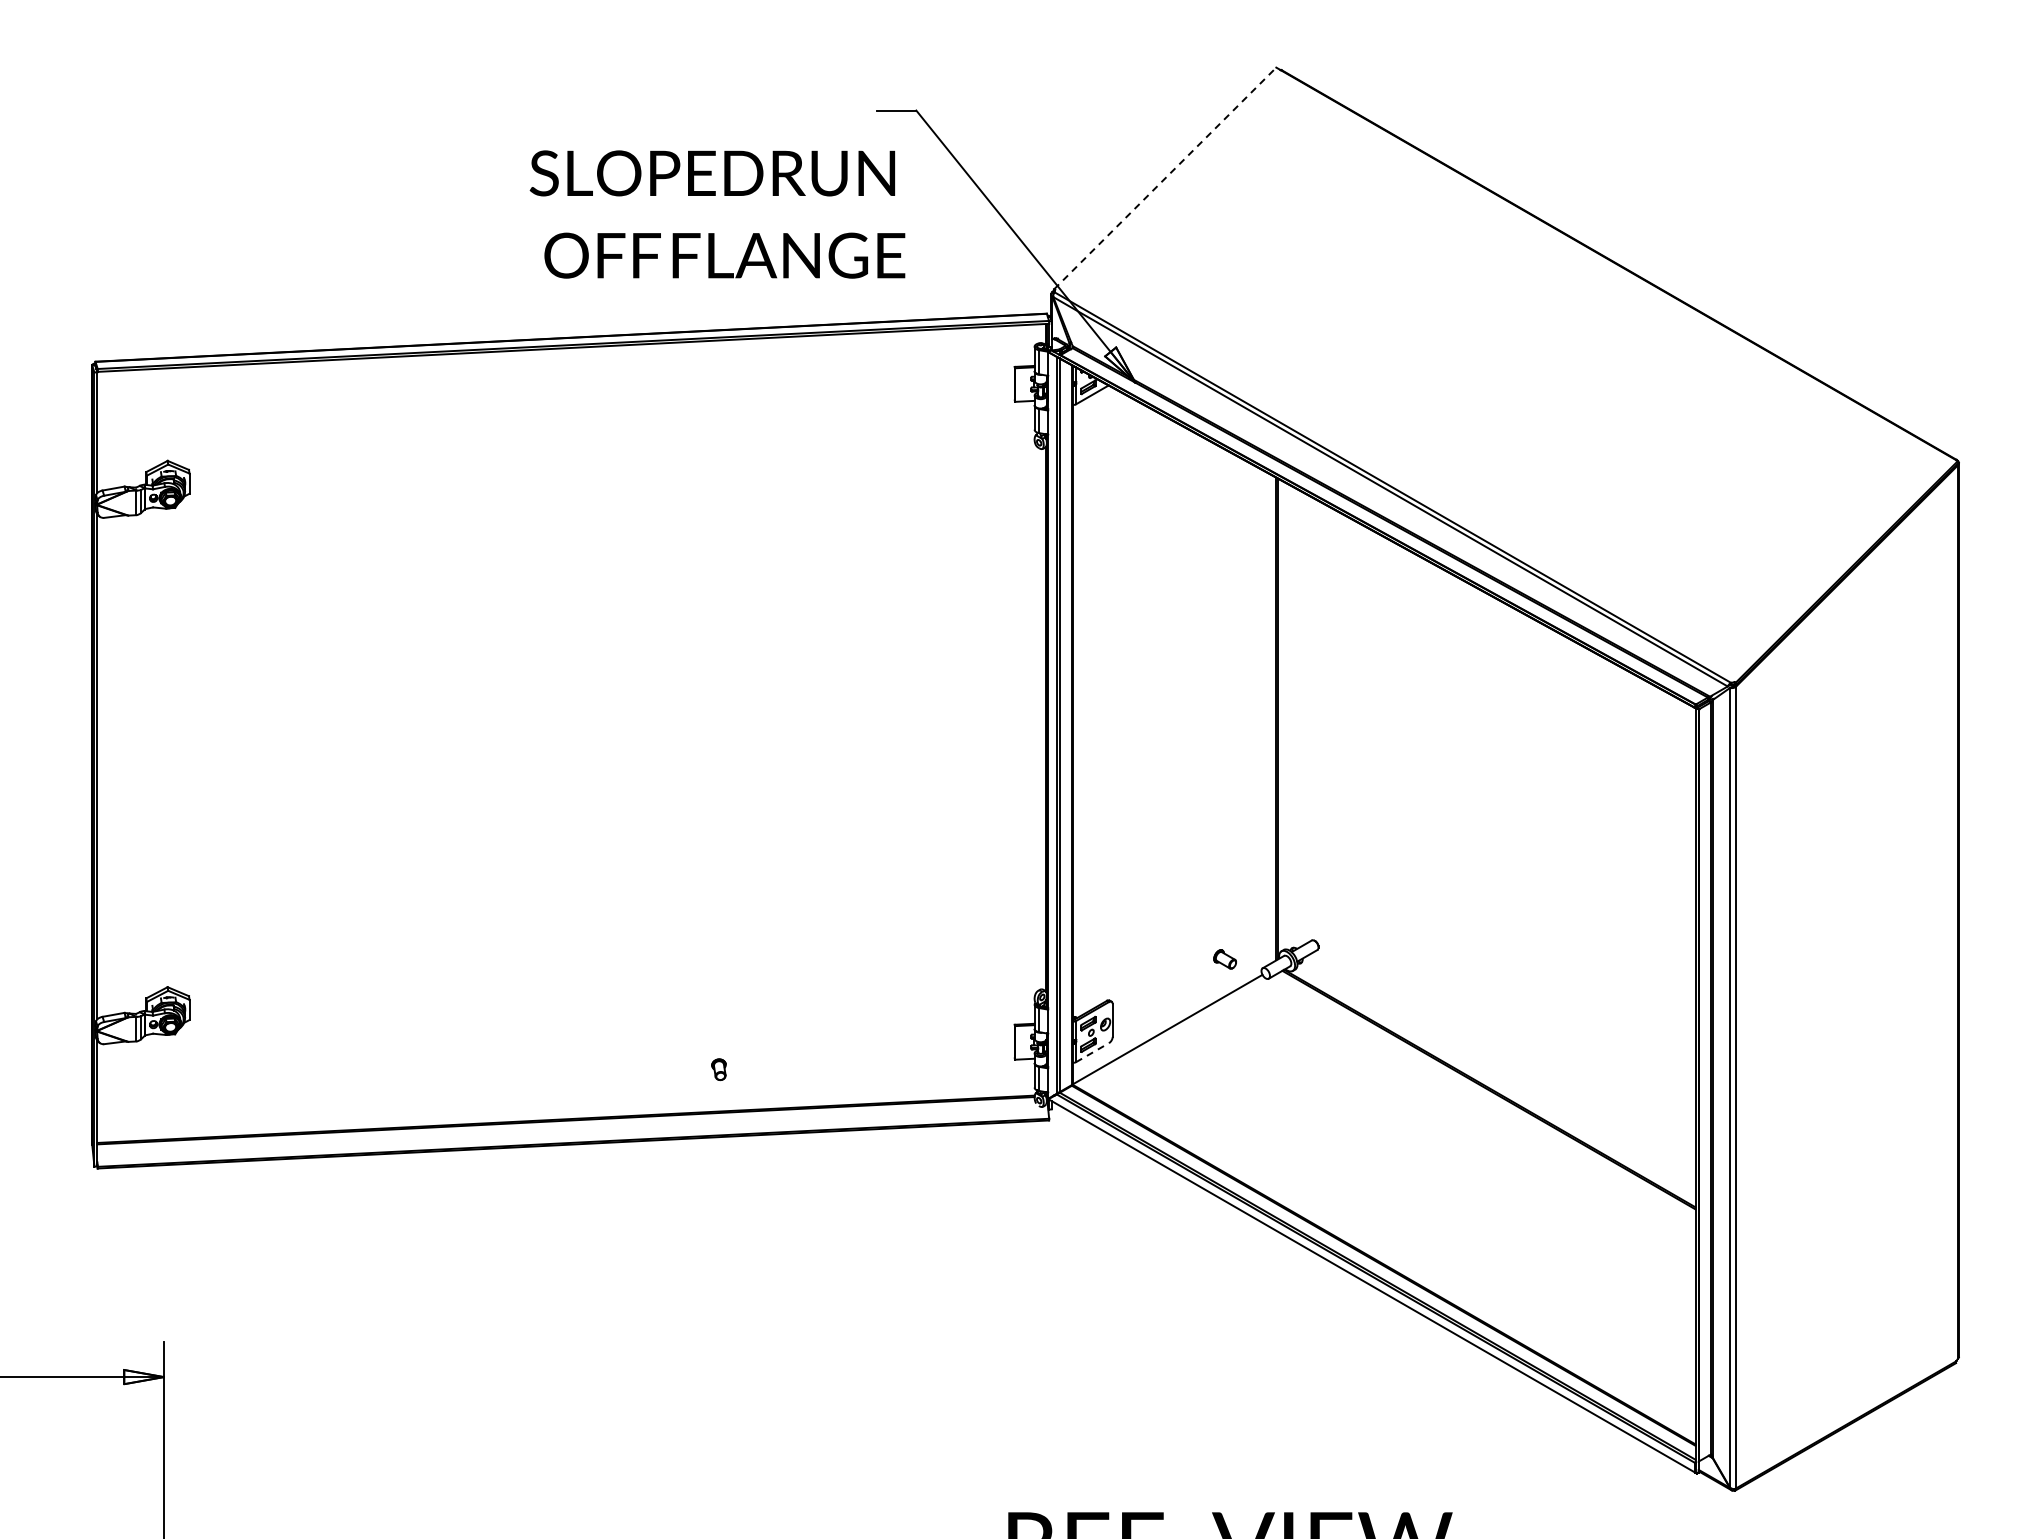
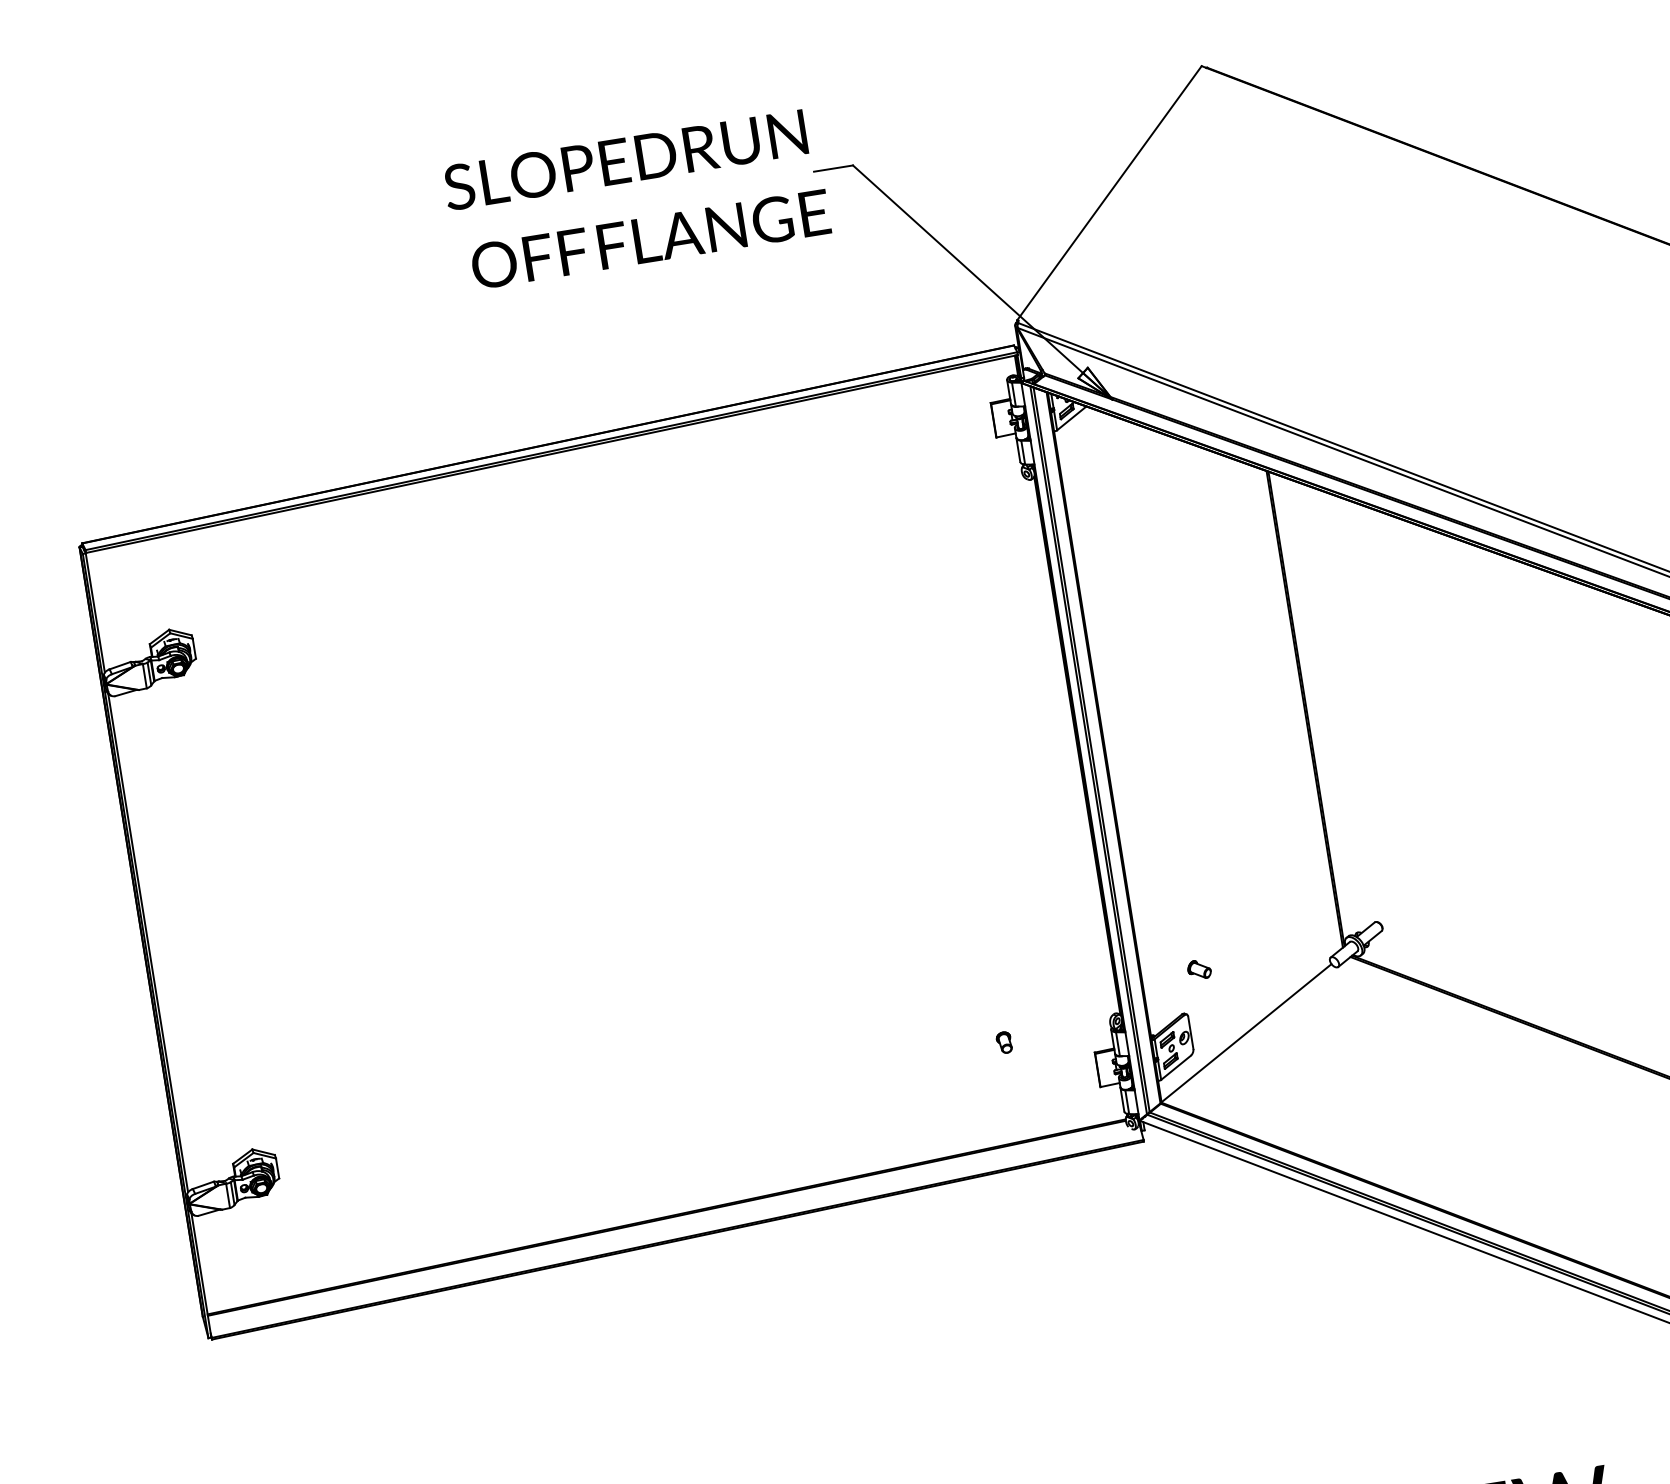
line: (1165, 178) -> (1109, 193), dashed -> solid
text: (717, 214) -> (636, 200), moved
part: (1224, 959) -> (1198, 969), moved
line: (1093, 1052) -> (1176, 1067), dashed -> solid
part: (718, 1069) -> (1003, 1042), moved

